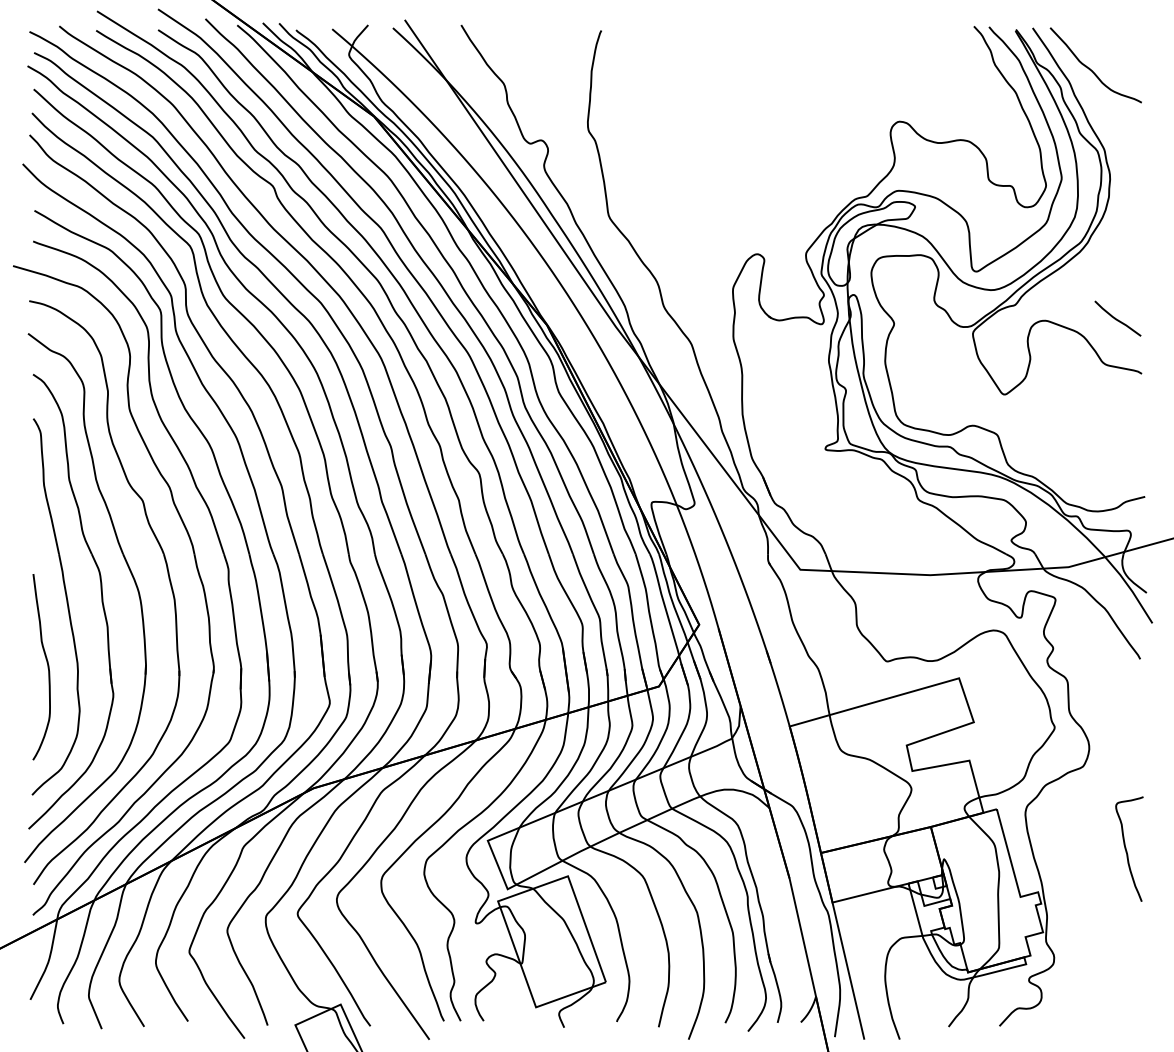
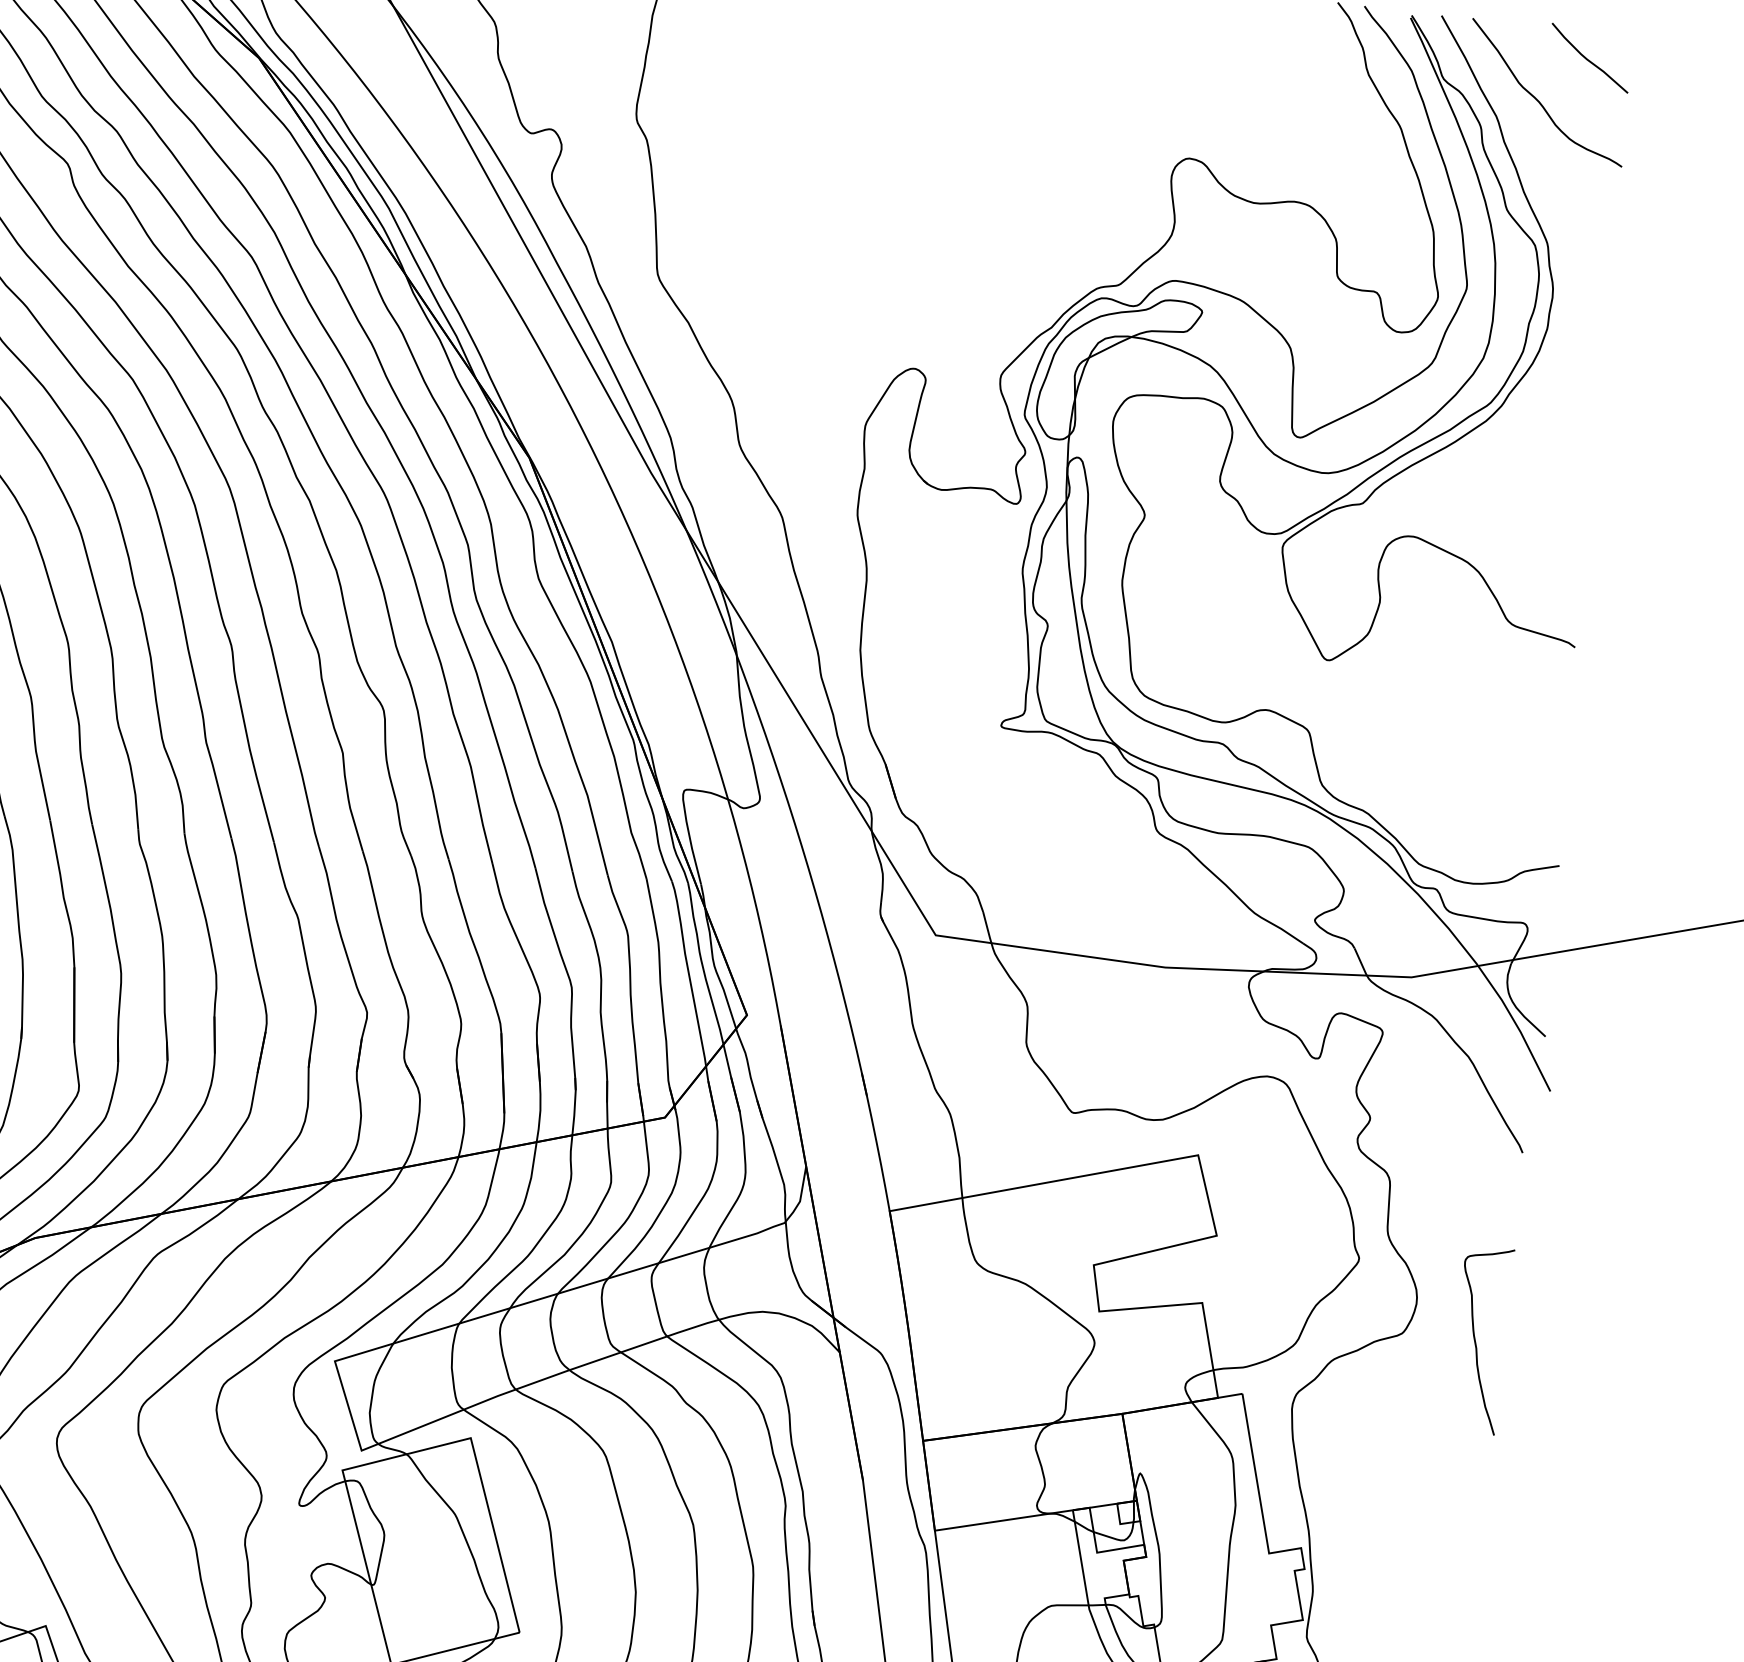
curve: (1116, 318) -> (1587, 57), moved
curve: (1127, 850) -> (1477, 1342), moved

